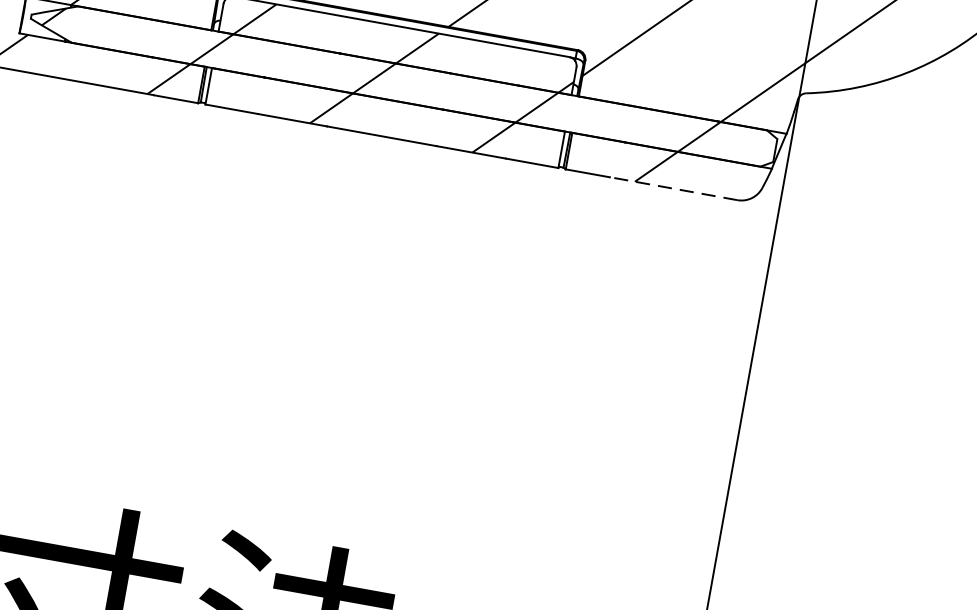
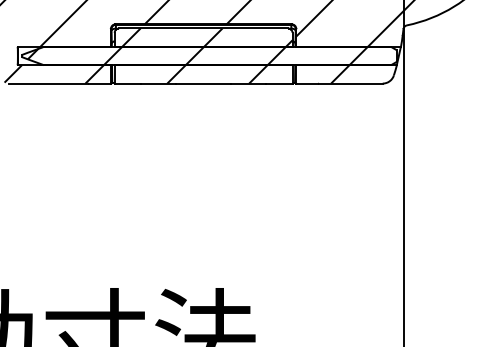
line: (673, 188) -> (350, 83), dashed -> solid

